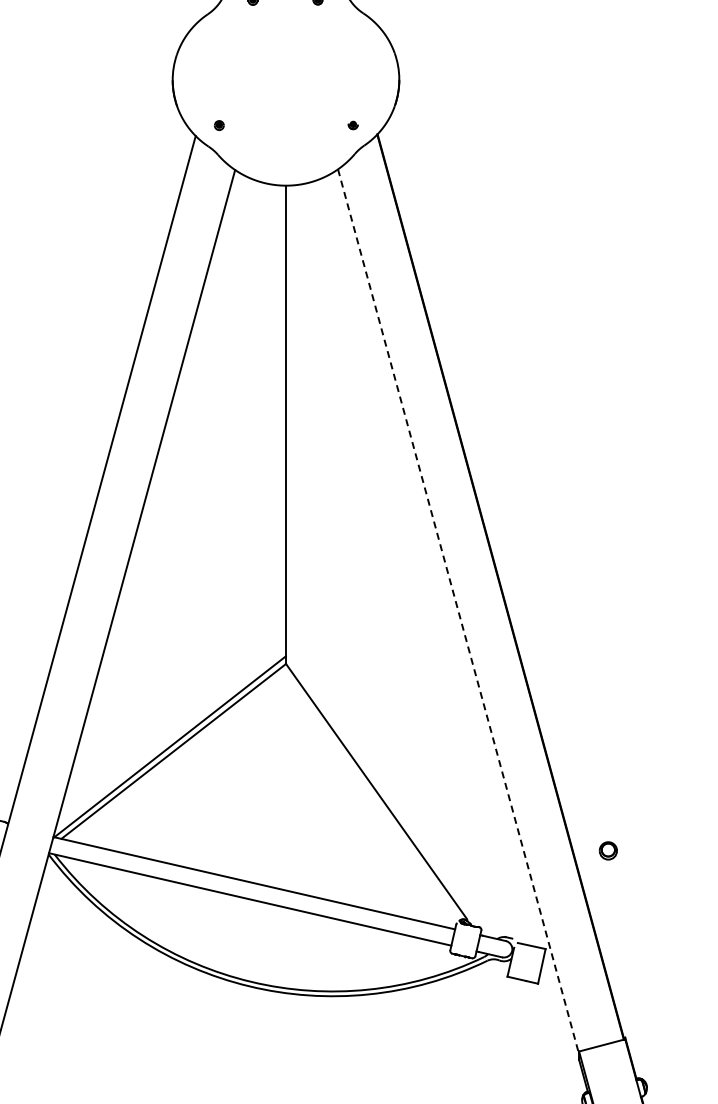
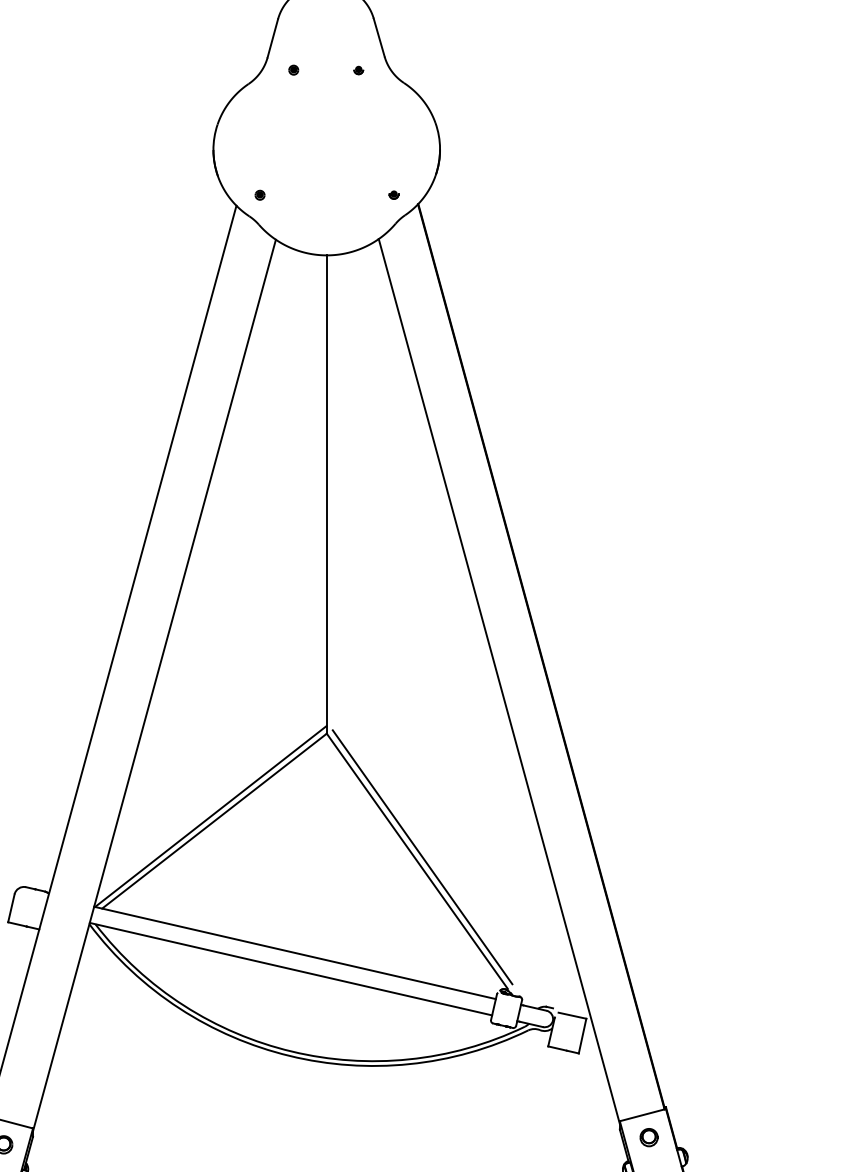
line: (458, 611) -> (499, 681), dashed -> solid
line: (381, 787) -> (422, 857), added
part: (607, 850) -> (648, 1137), moved

